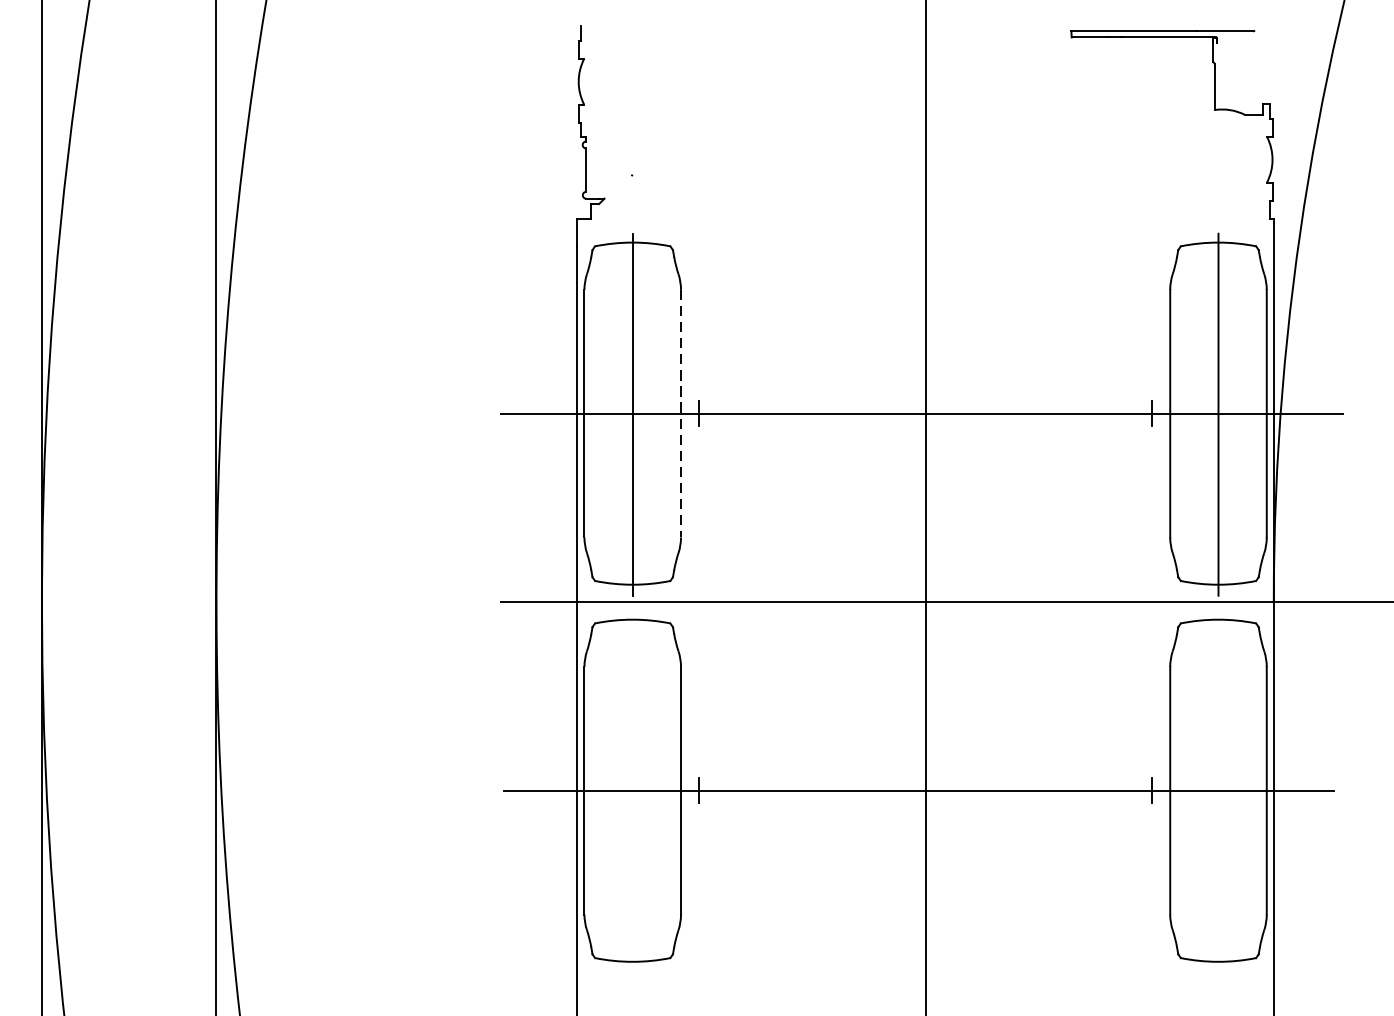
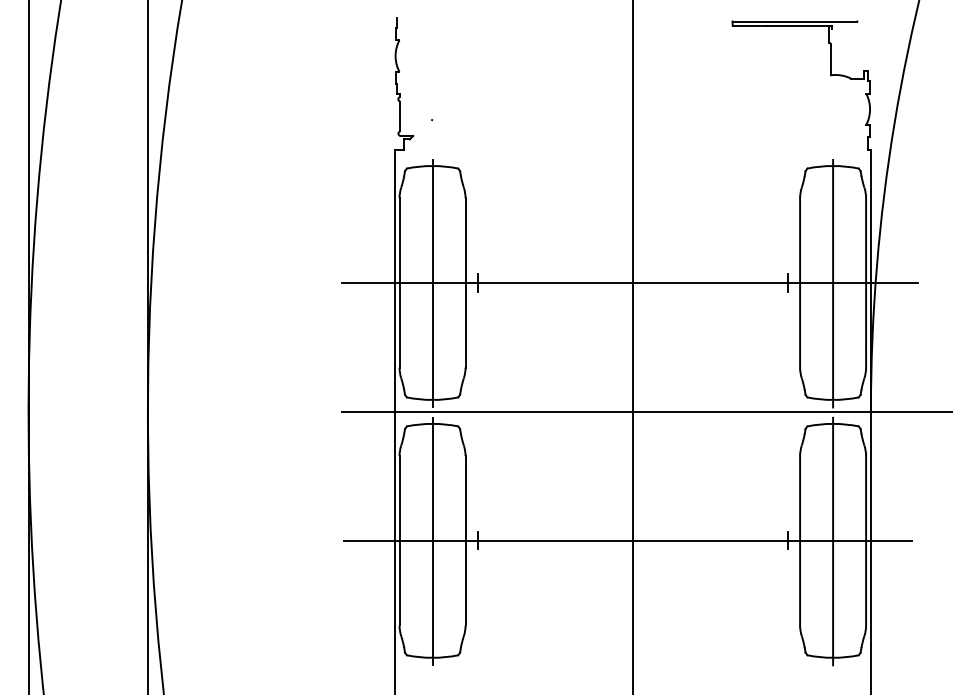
line: (680, 412) -> (465, 282), dashed -> solid
line: (632, 791) -> (432, 541), added
line: (1219, 791) -> (833, 541), added

